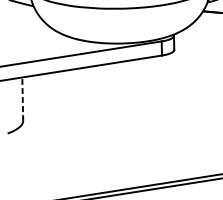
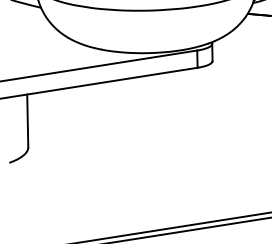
line: (22, 98) -> (27, 120), dashed -> solid

